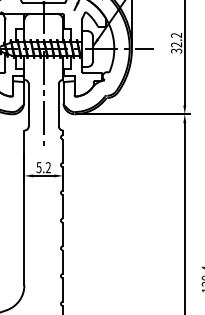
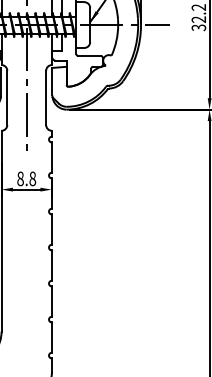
text: (43, 167) -> (26, 178), 5.2 -> 8.8

